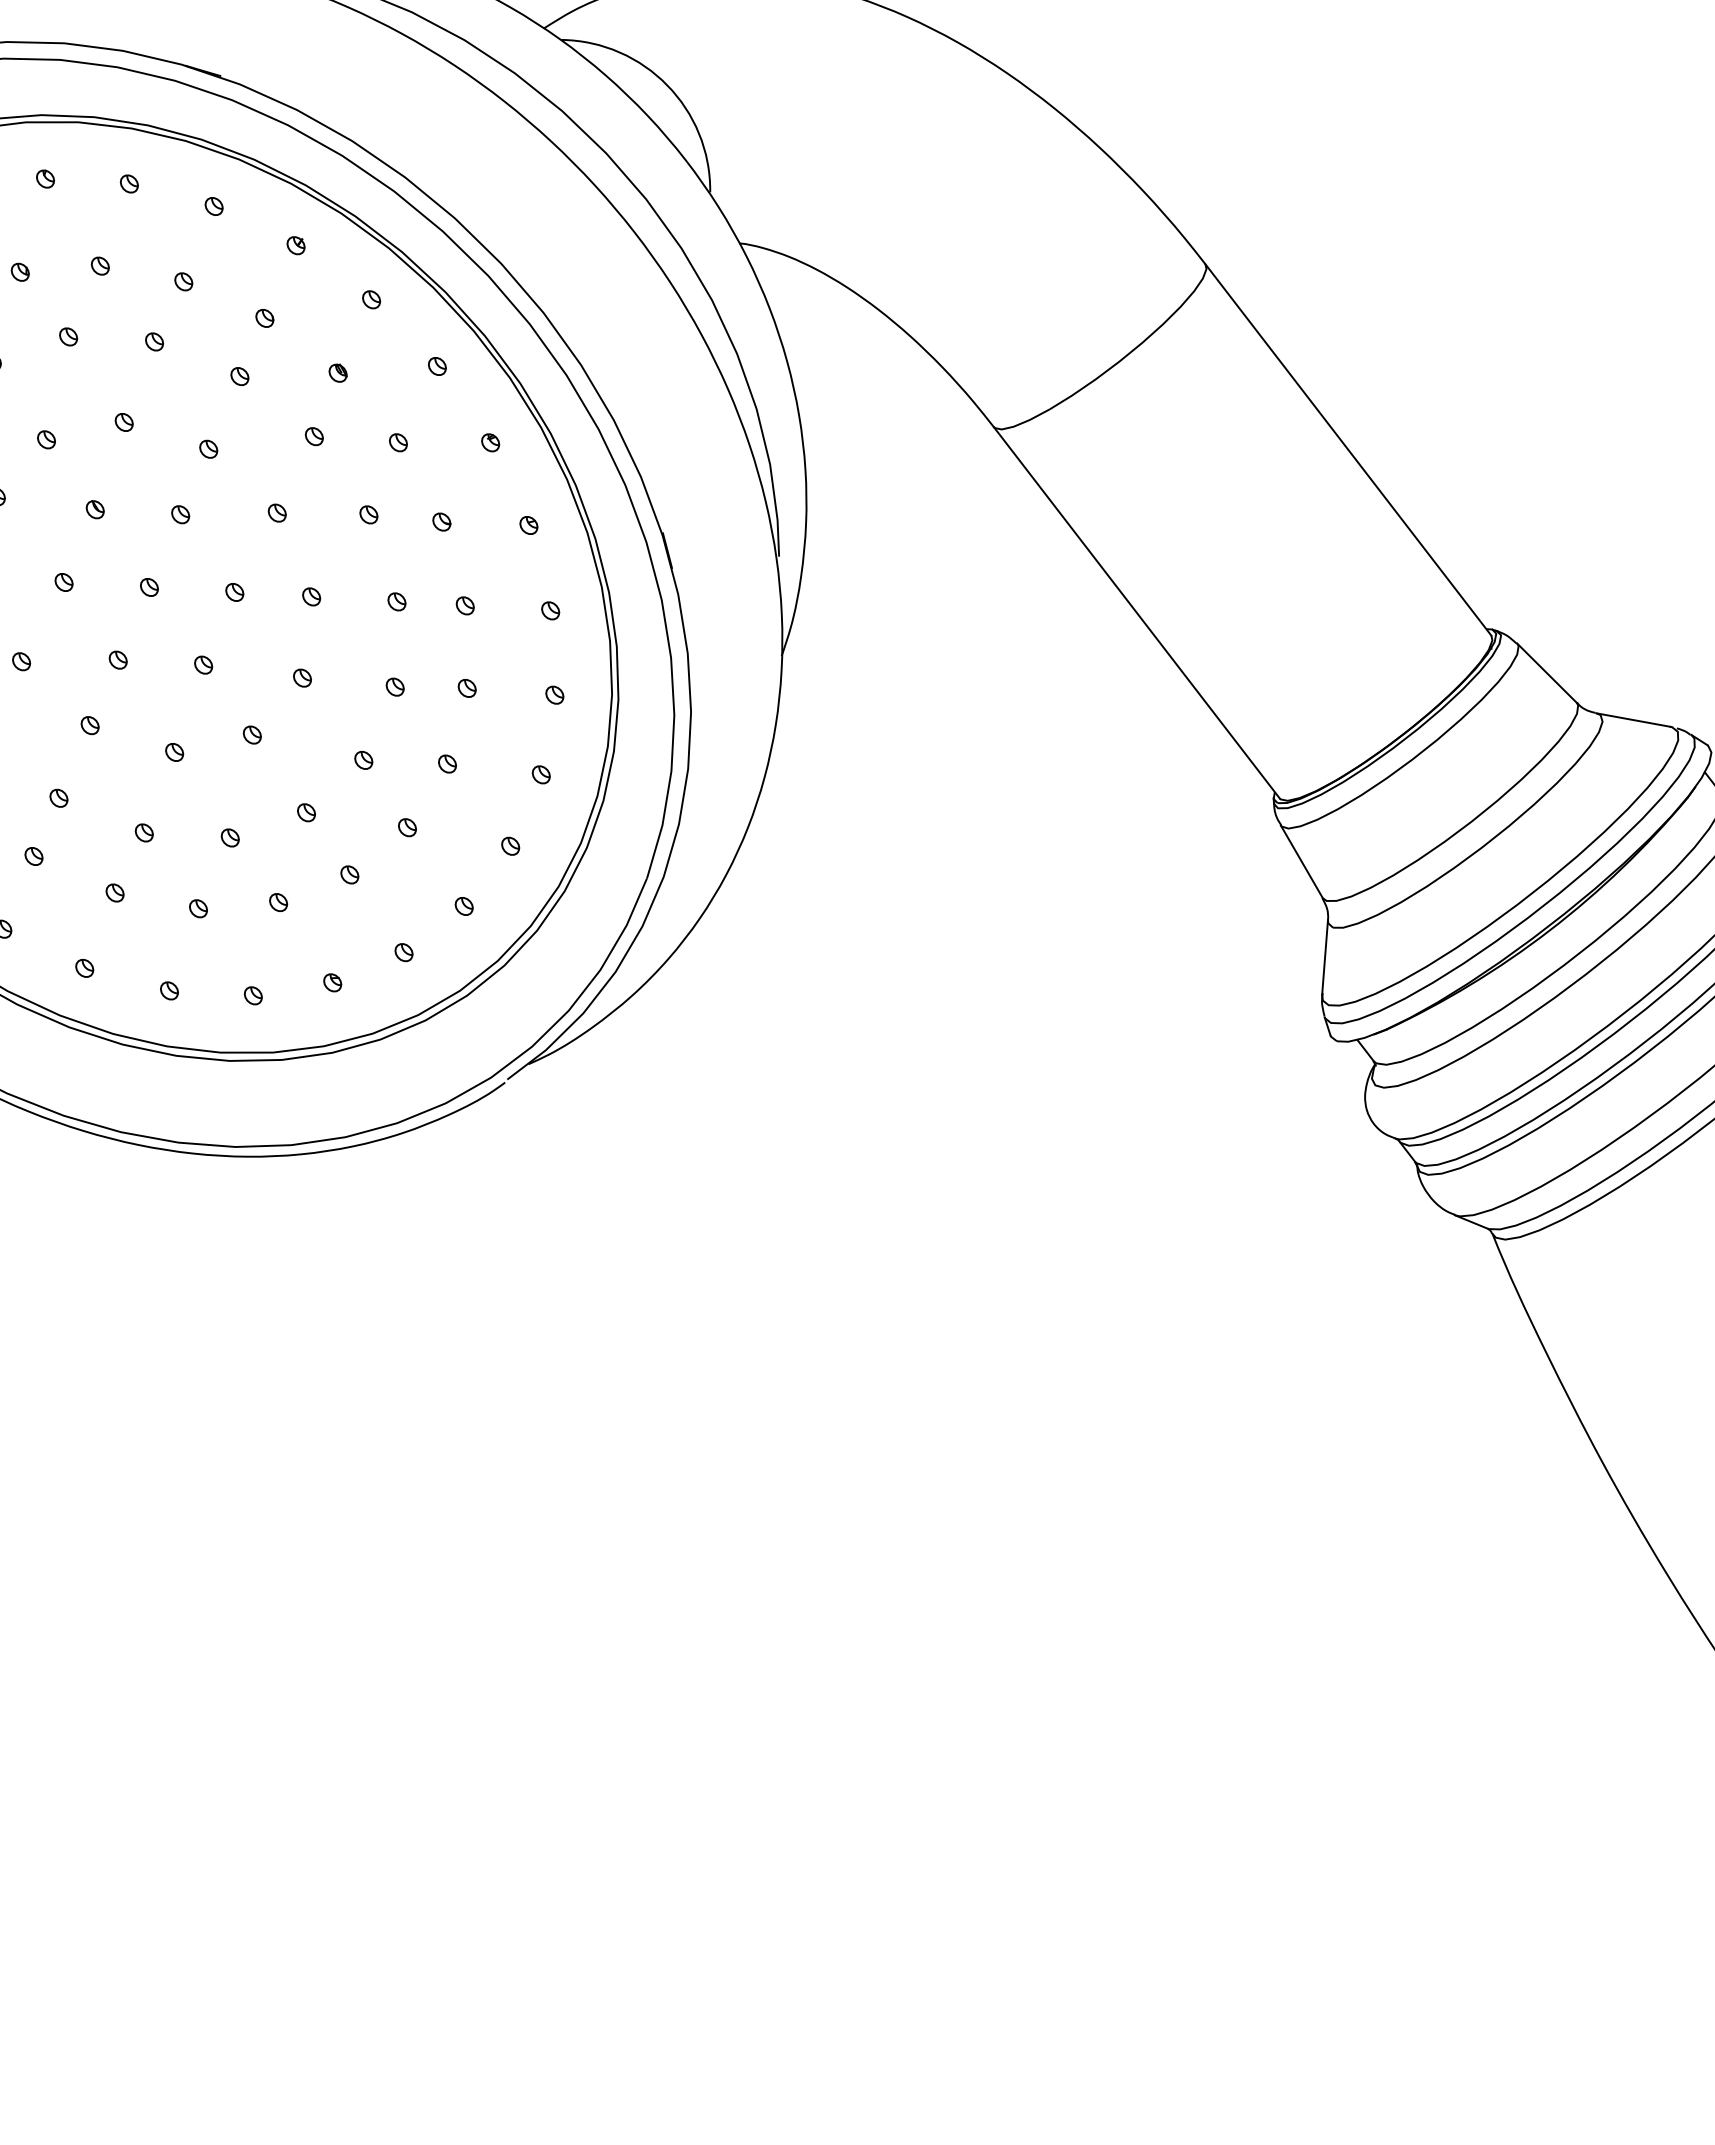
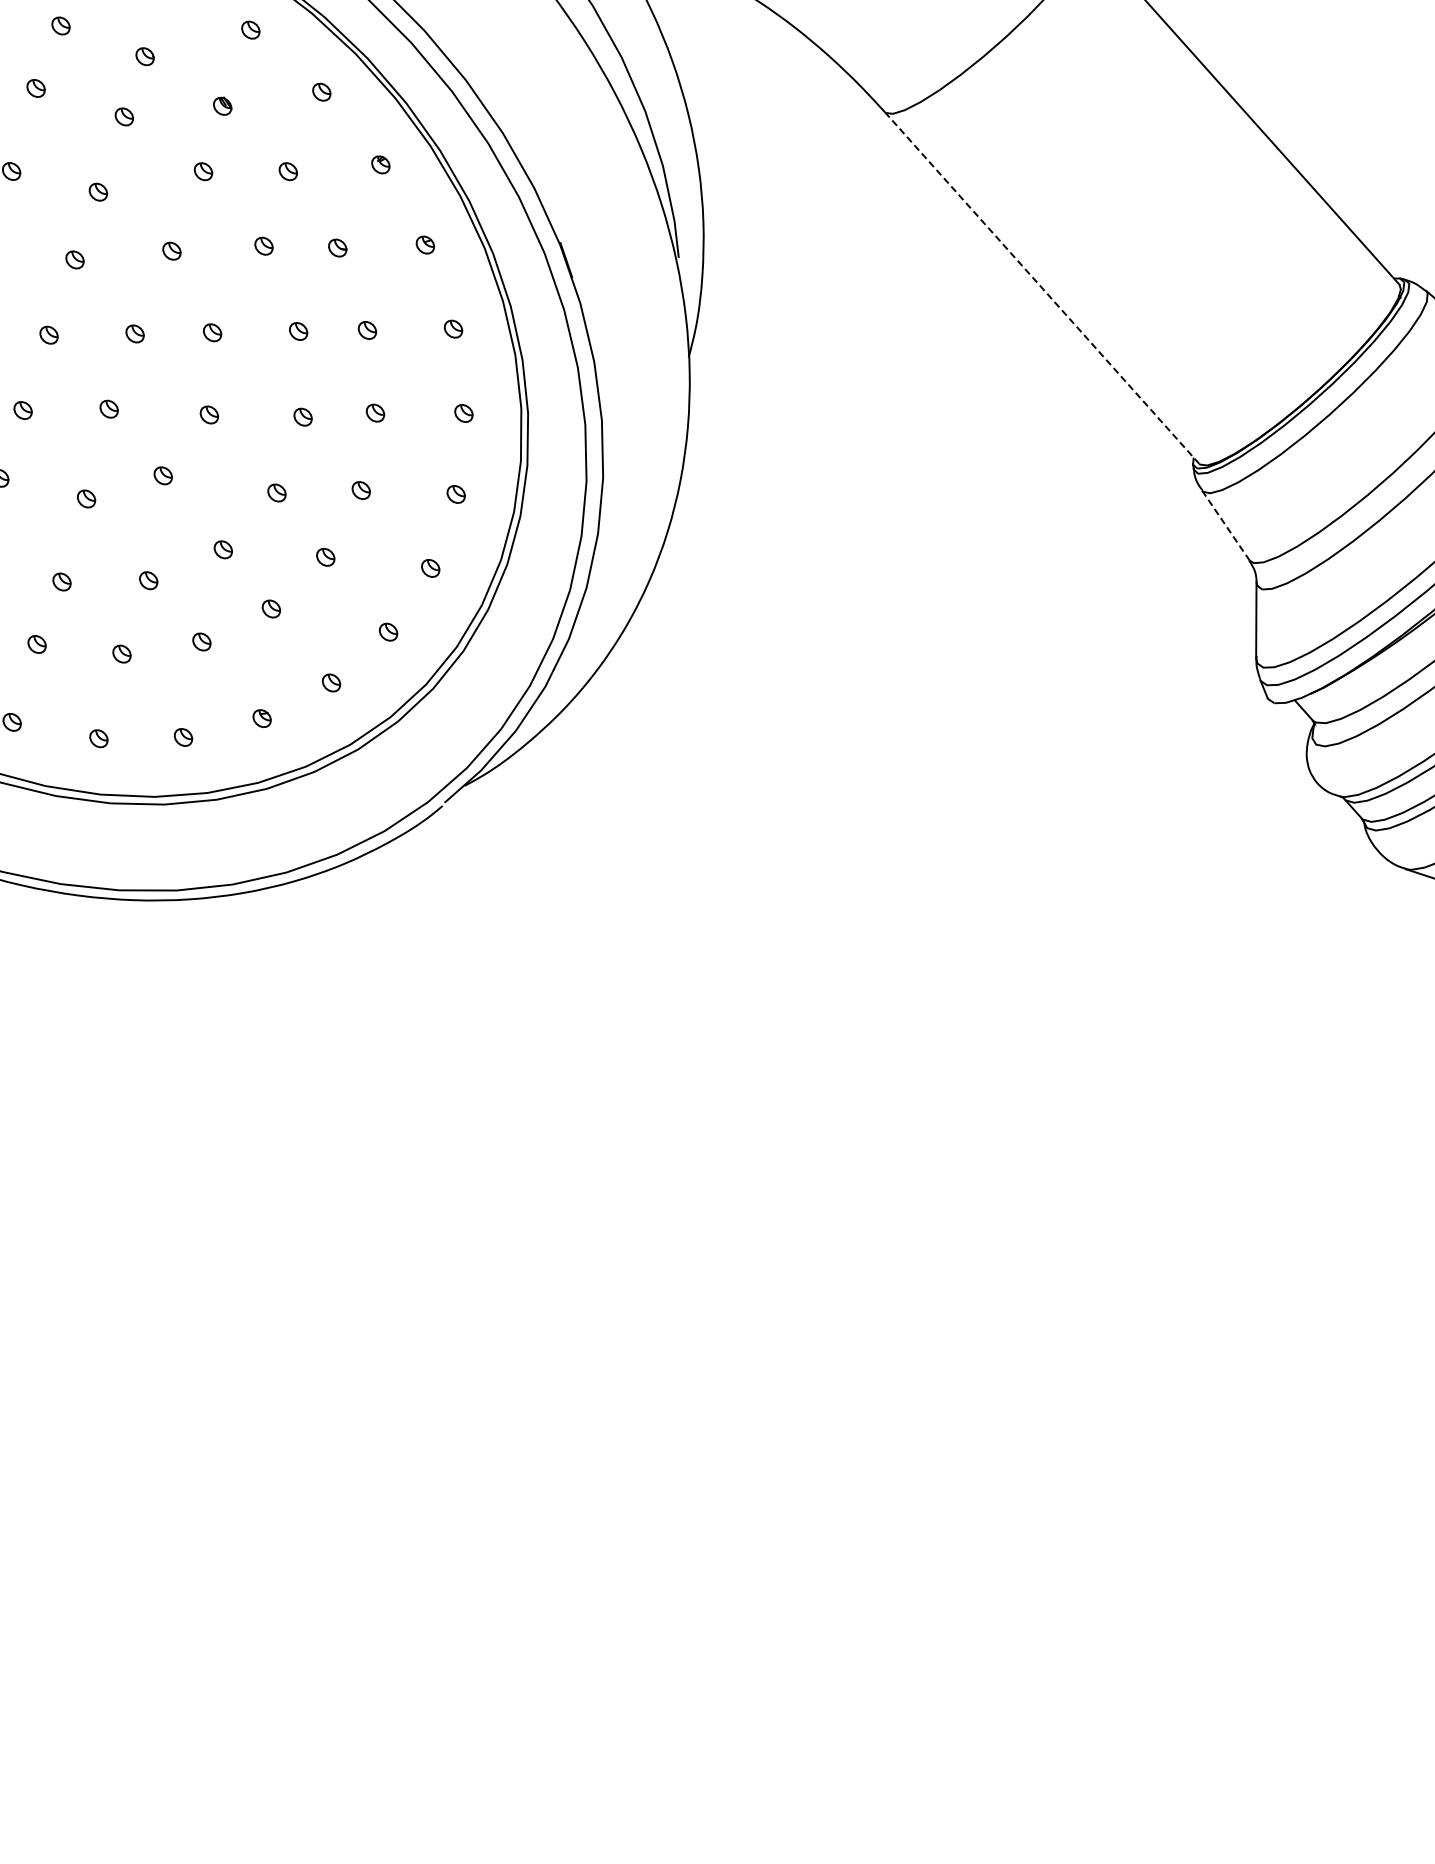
line: (1137, 613) -> (1042, 288), solid -> dashed
line: (1301, 861) -> (1225, 525), solid -> dashed

